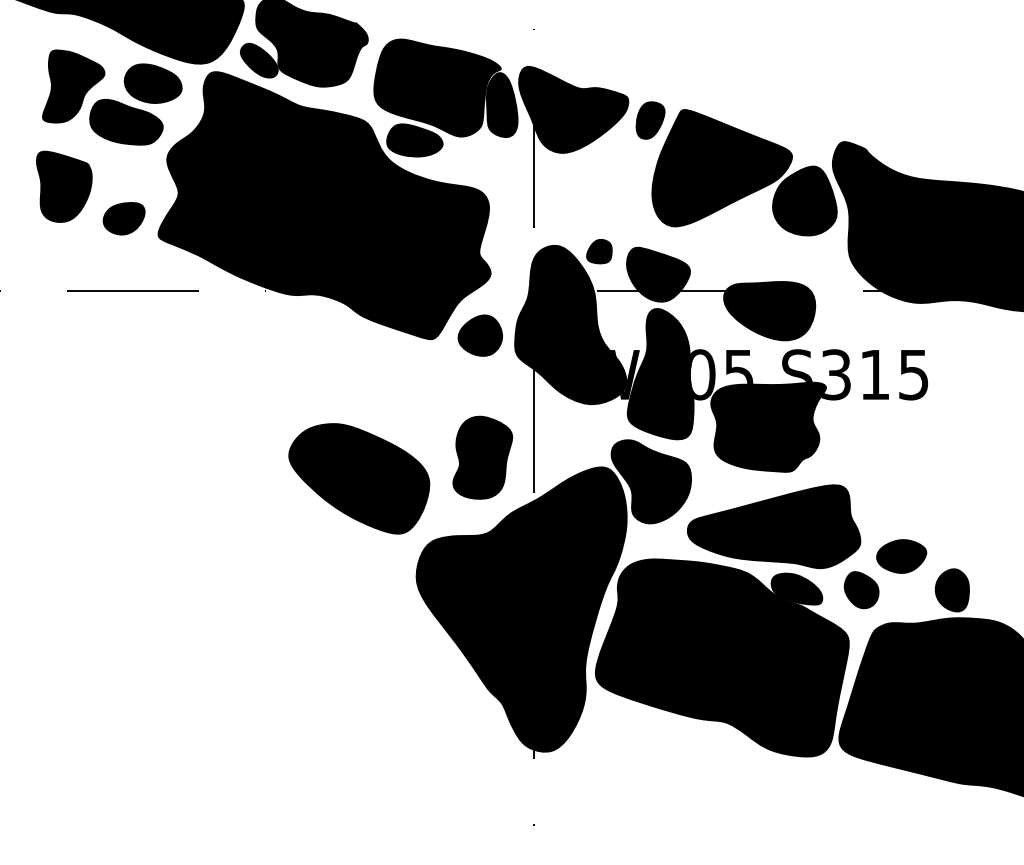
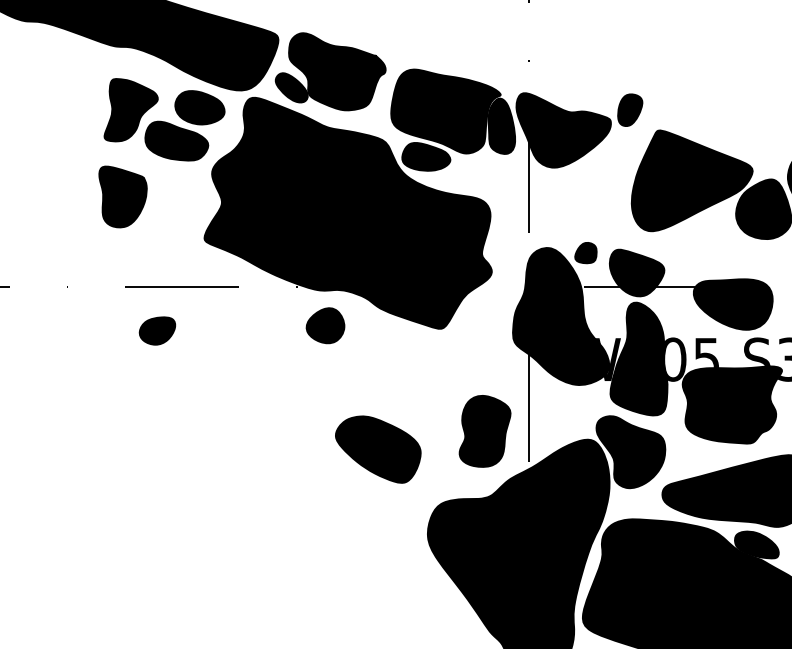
part: (650, 120) -> (630, 110), moved
part: (123, 218) -> (156, 330), moved
part: (479, 335) -> (324, 325), moved
part: (359, 478) -> (378, 449), size x0.7

